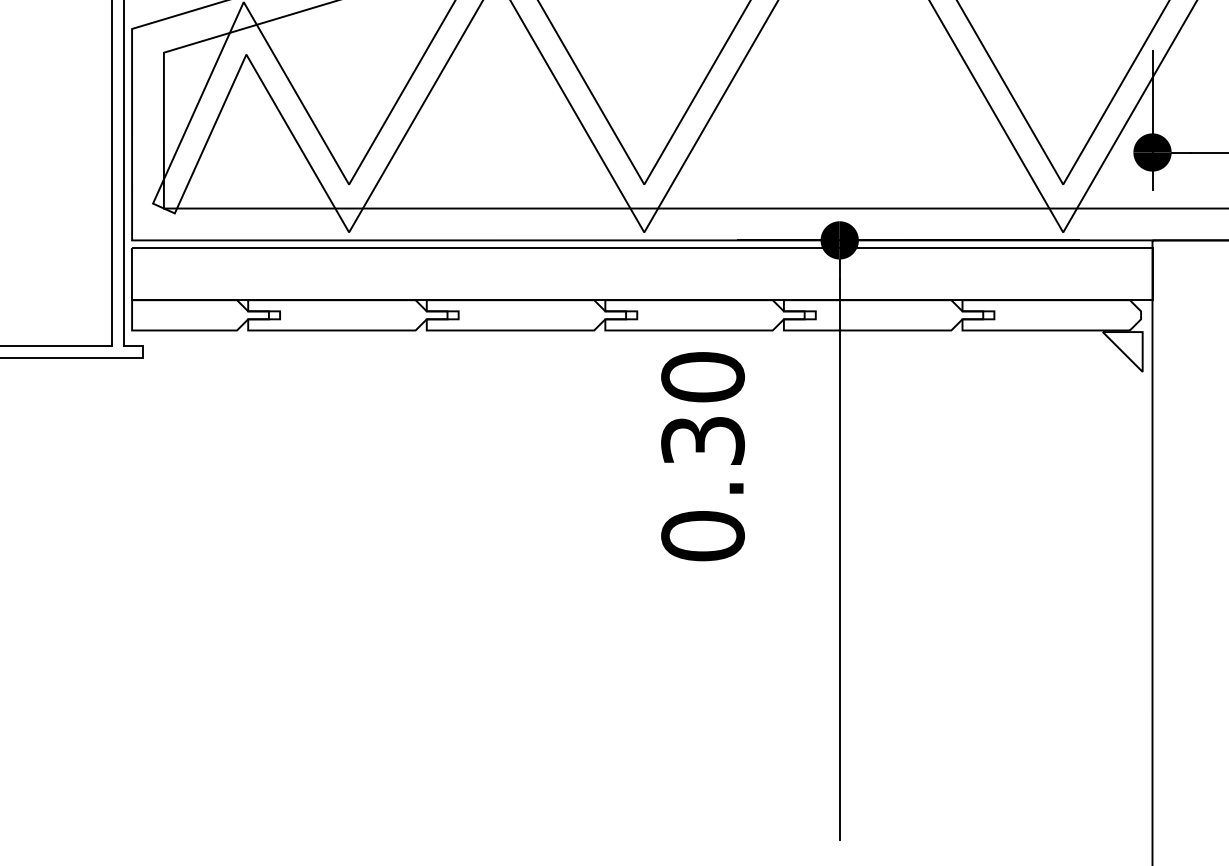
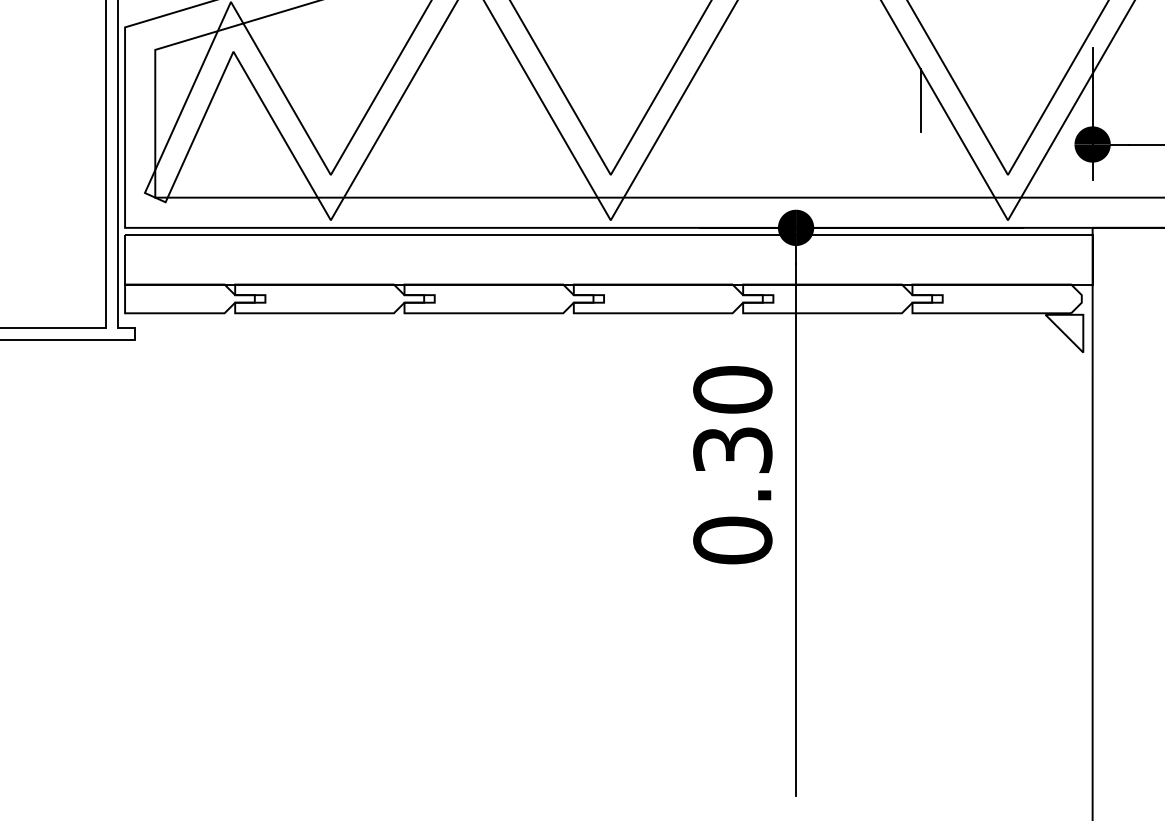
line: (971, 105) -> (921, 99), added
text: (702, 456) -> (732, 465), moved

